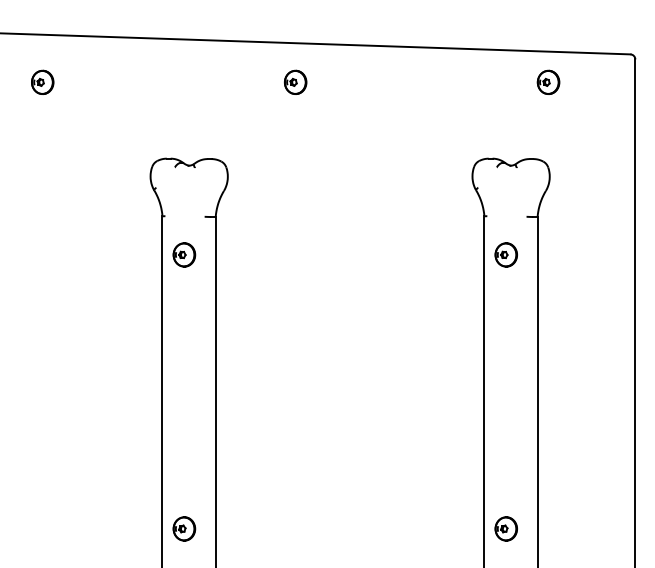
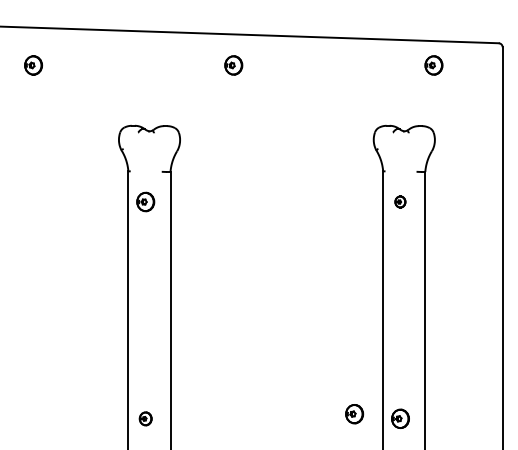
part: (505, 254) -> (399, 201), size x0.6
part: (447, 522) -> (353, 413), added
part: (184, 528) -> (145, 418), size x0.7

